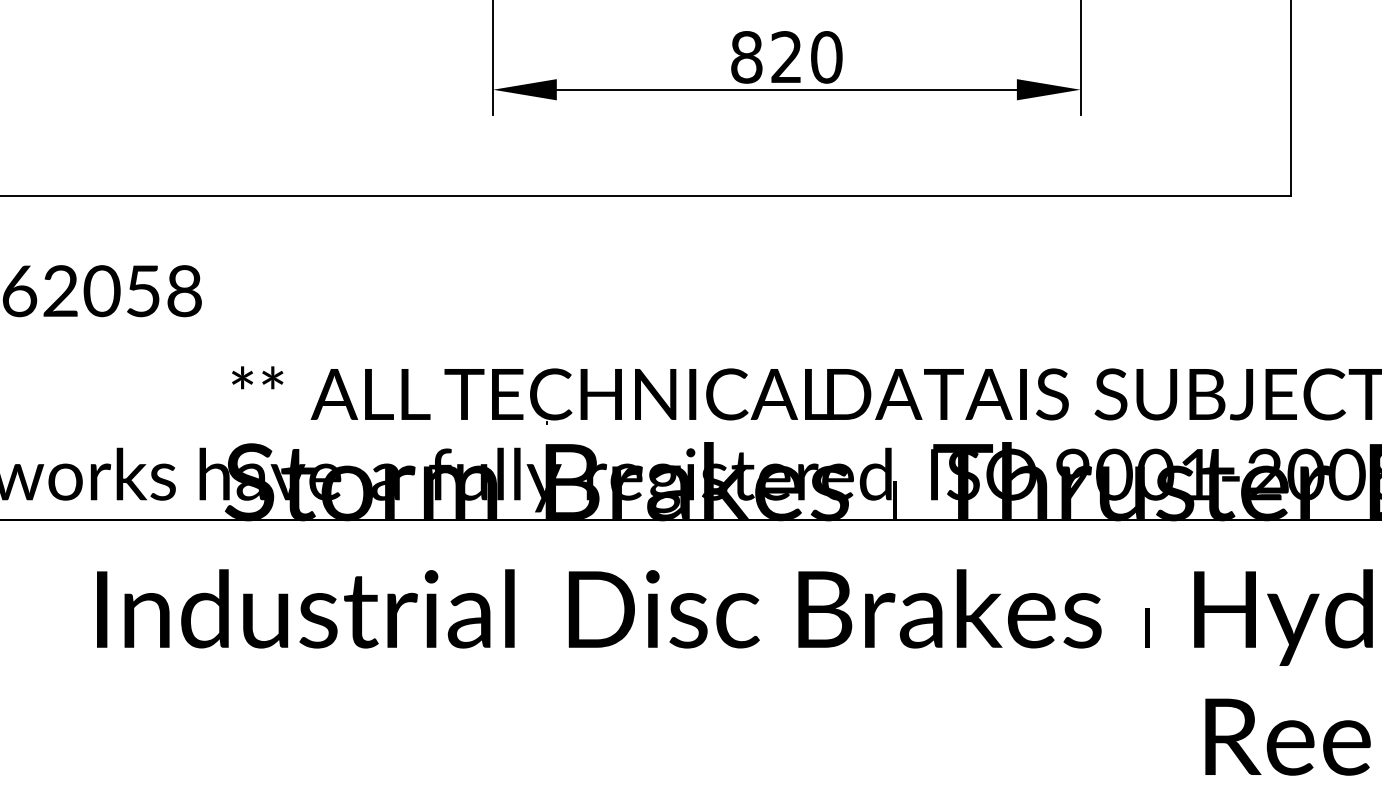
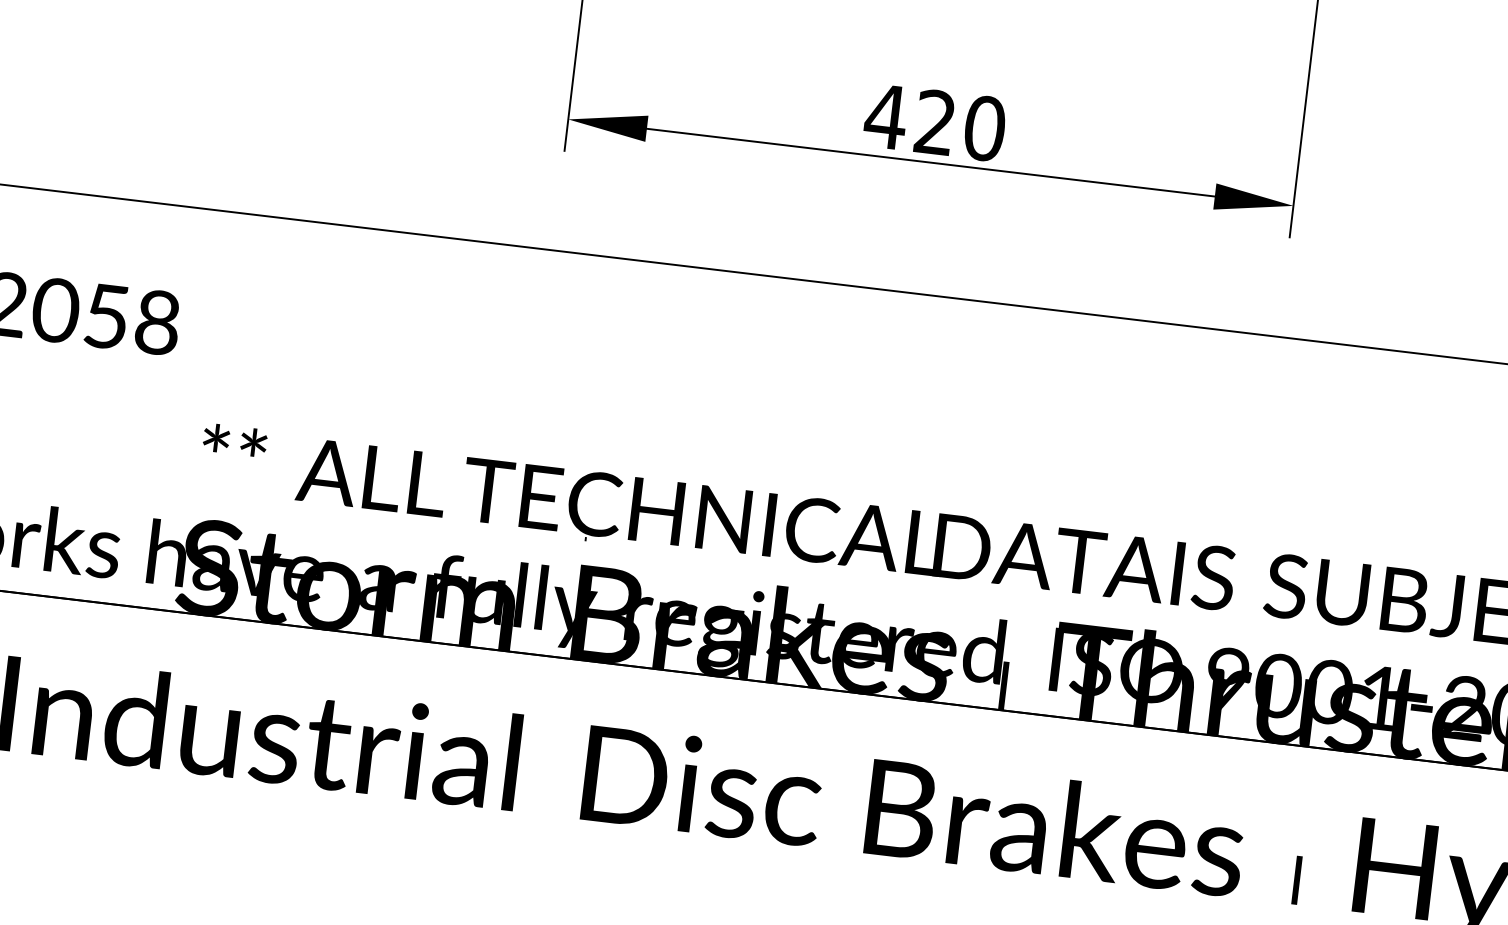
text: (746, 57) -> (885, 116), 820 -> 420

